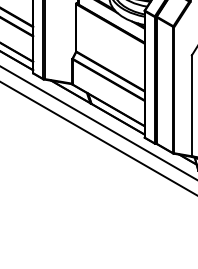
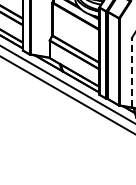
line: (191, 105) -> (131, 72), solid -> dashed

